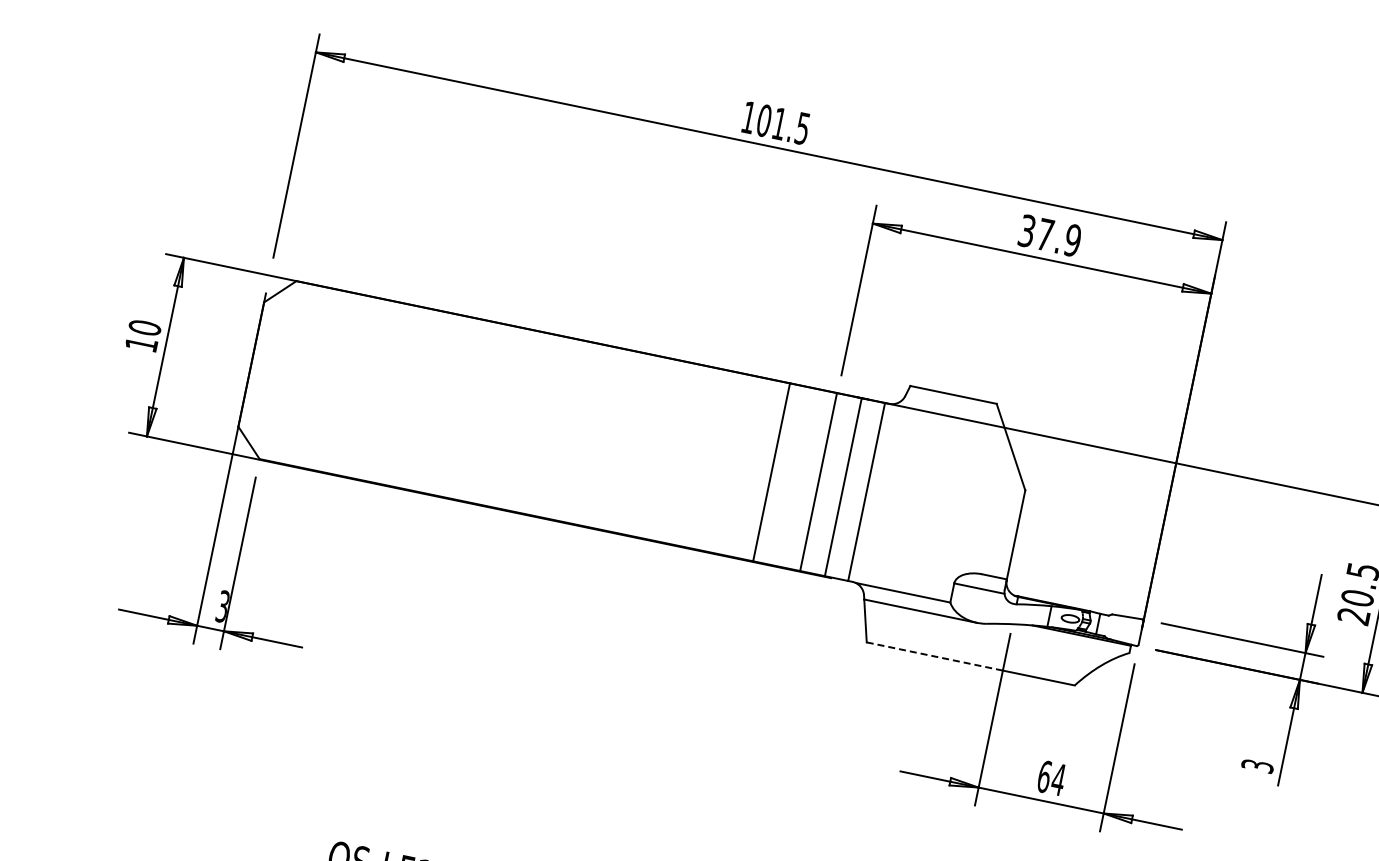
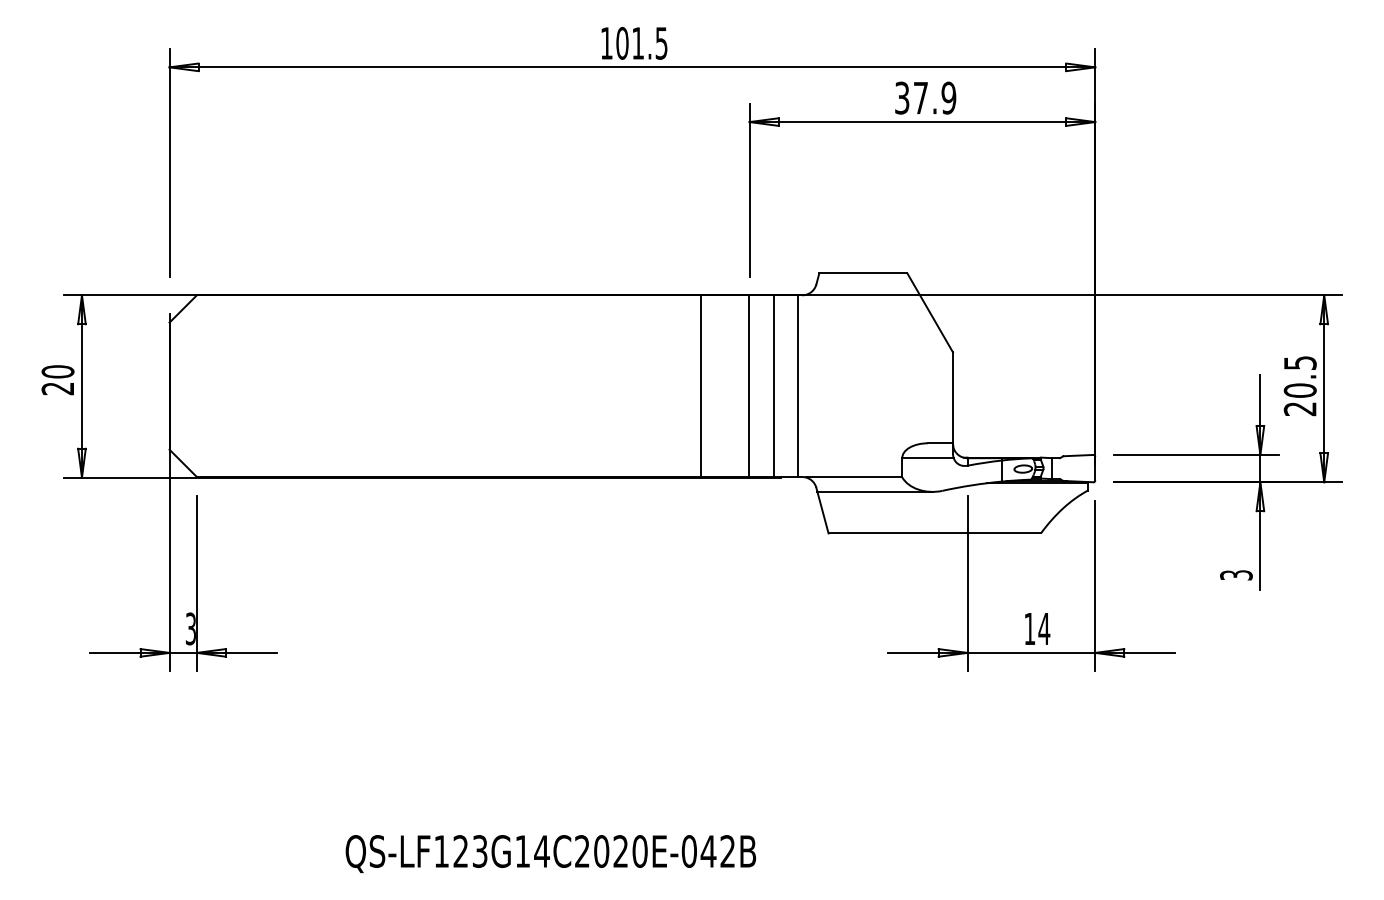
text: (141, 344) -> (57, 388), 10 -> 20
line: (935, 656) -> (898, 533), dashed -> solid
text: (1044, 776) -> (1029, 628), 64 -> 14

